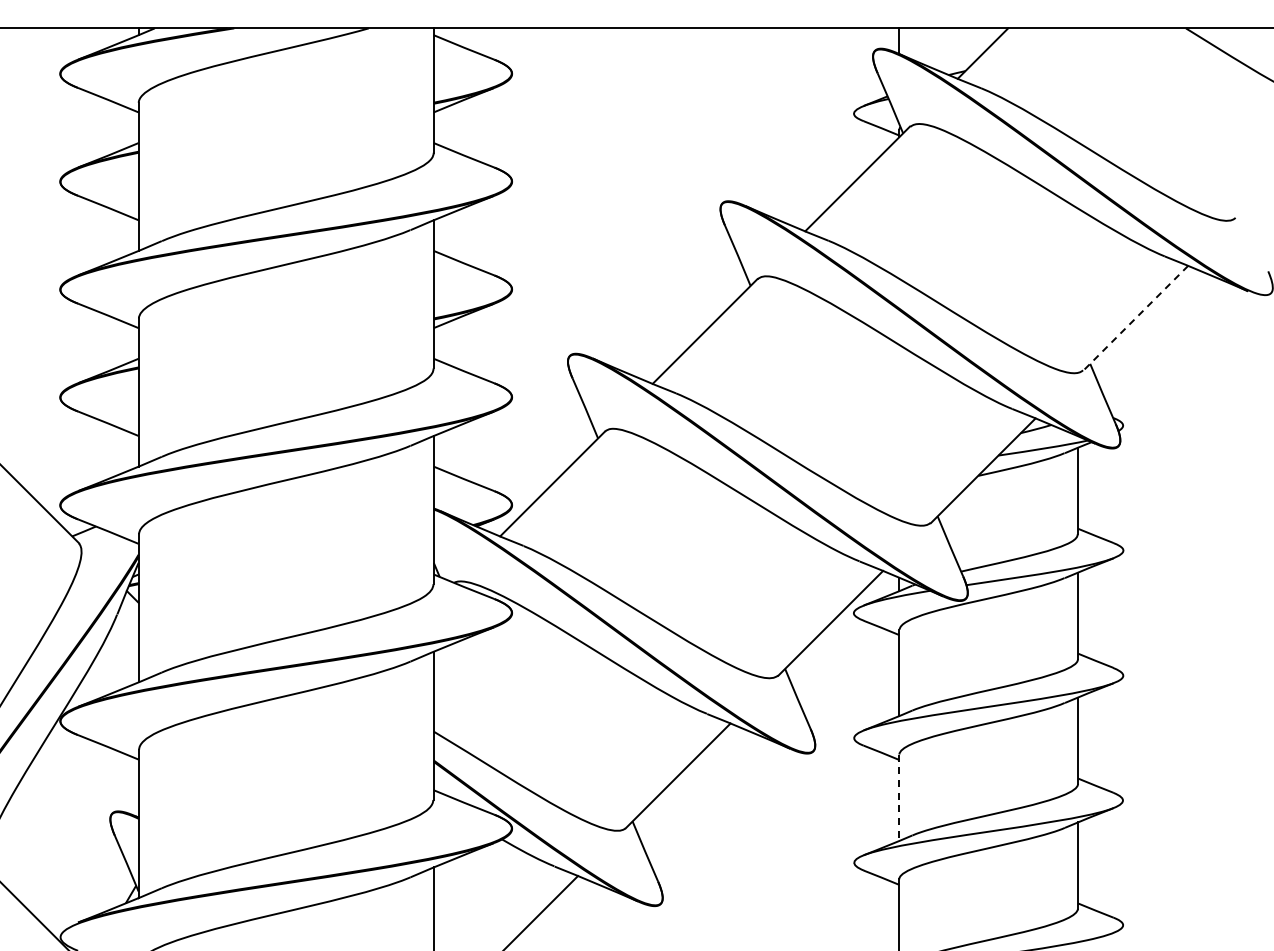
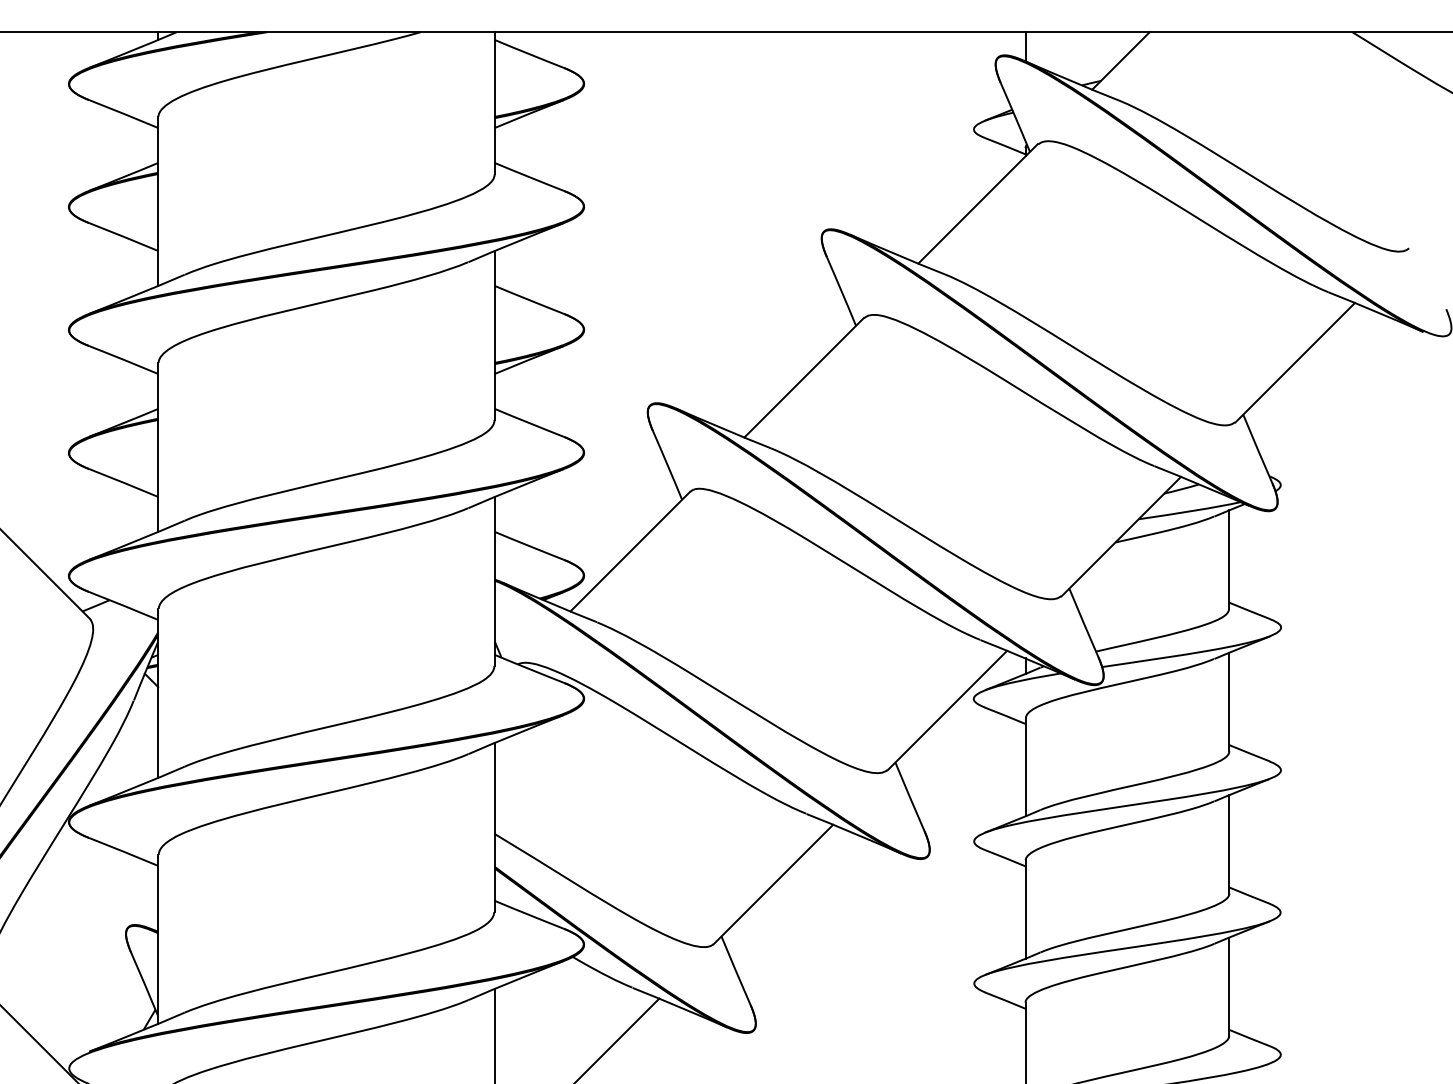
line: (1135, 318) -> (1294, 362), dashed -> solid
line: (899, 798) -> (1025, 910), dashed -> solid

